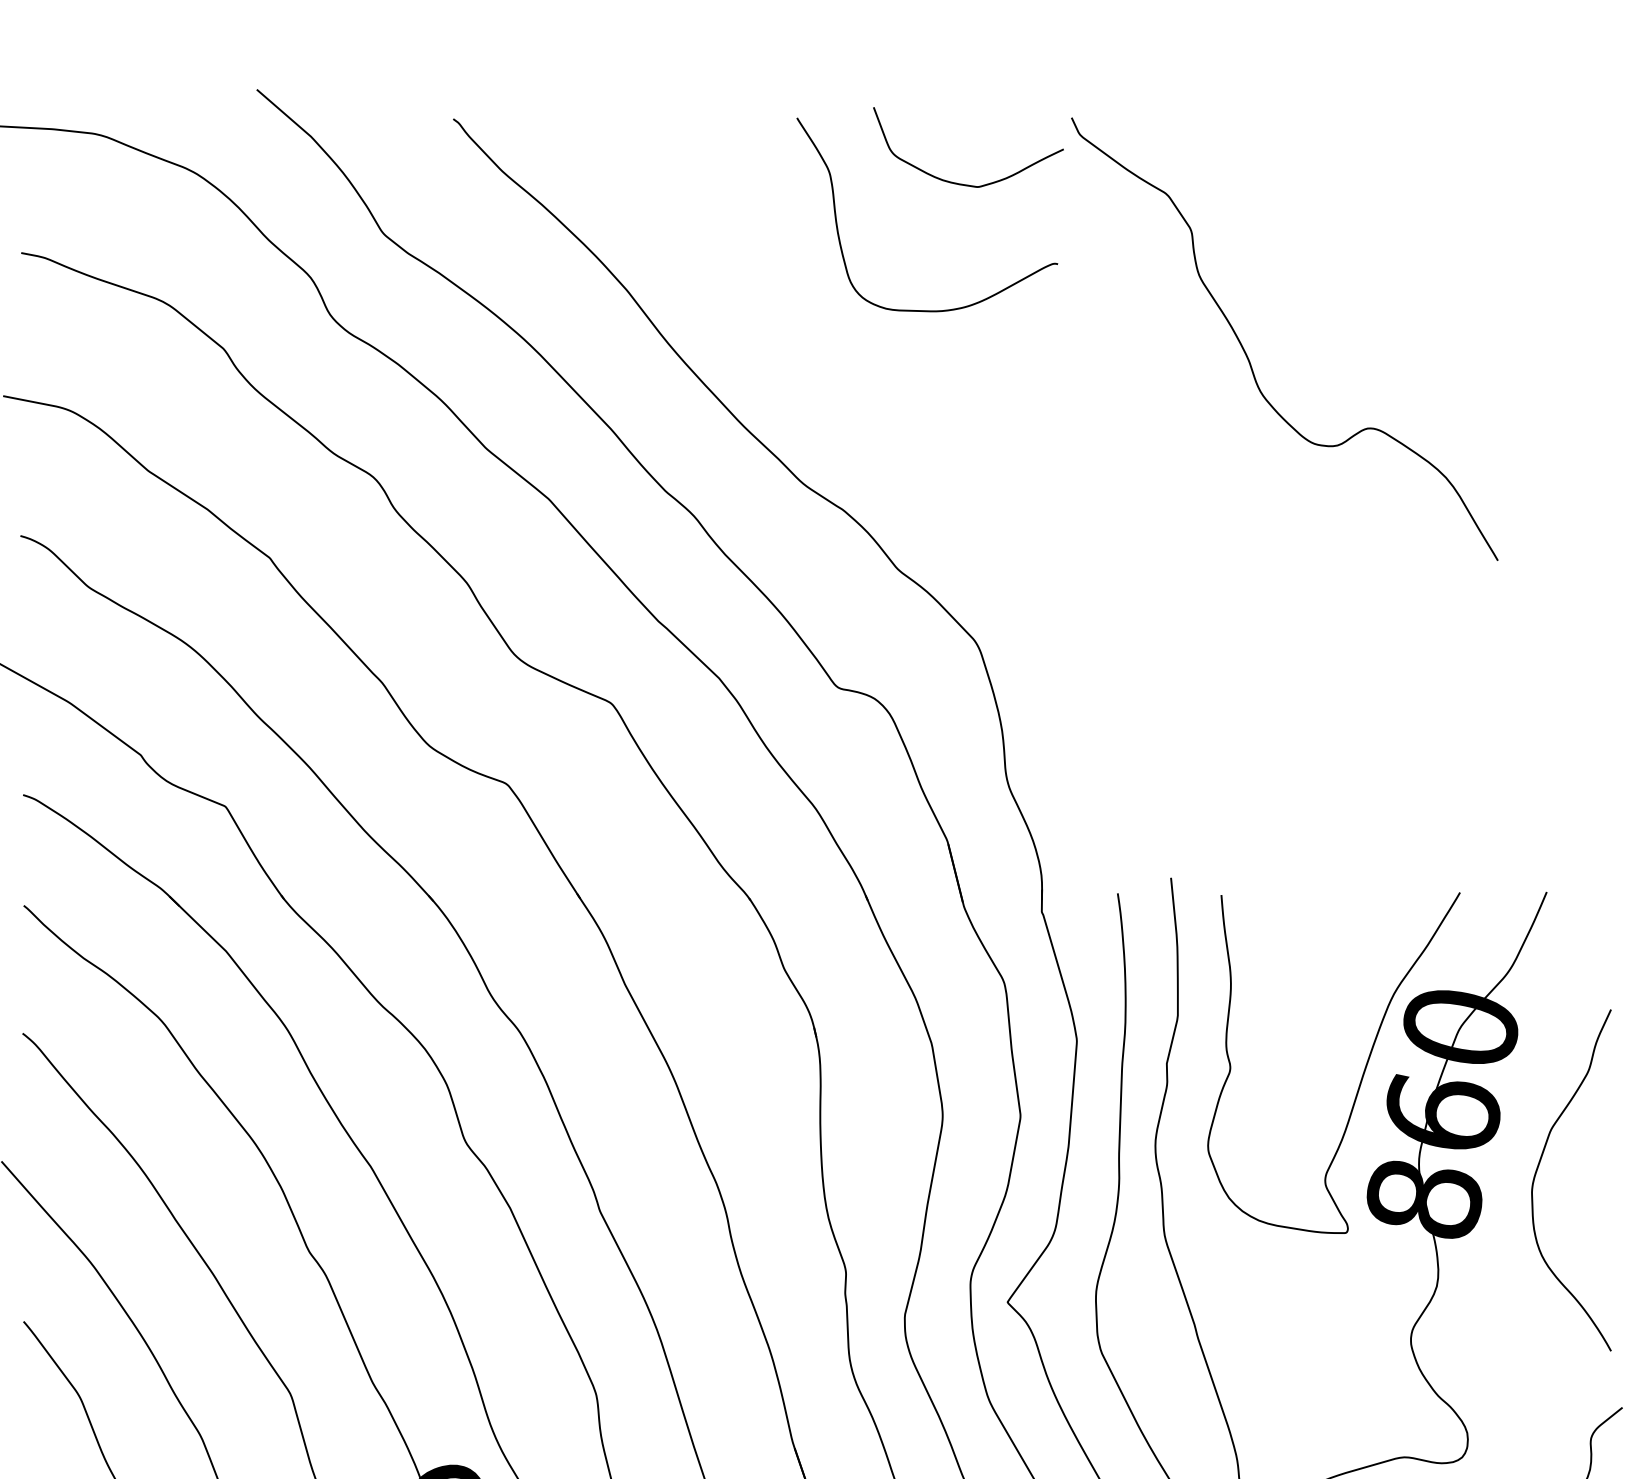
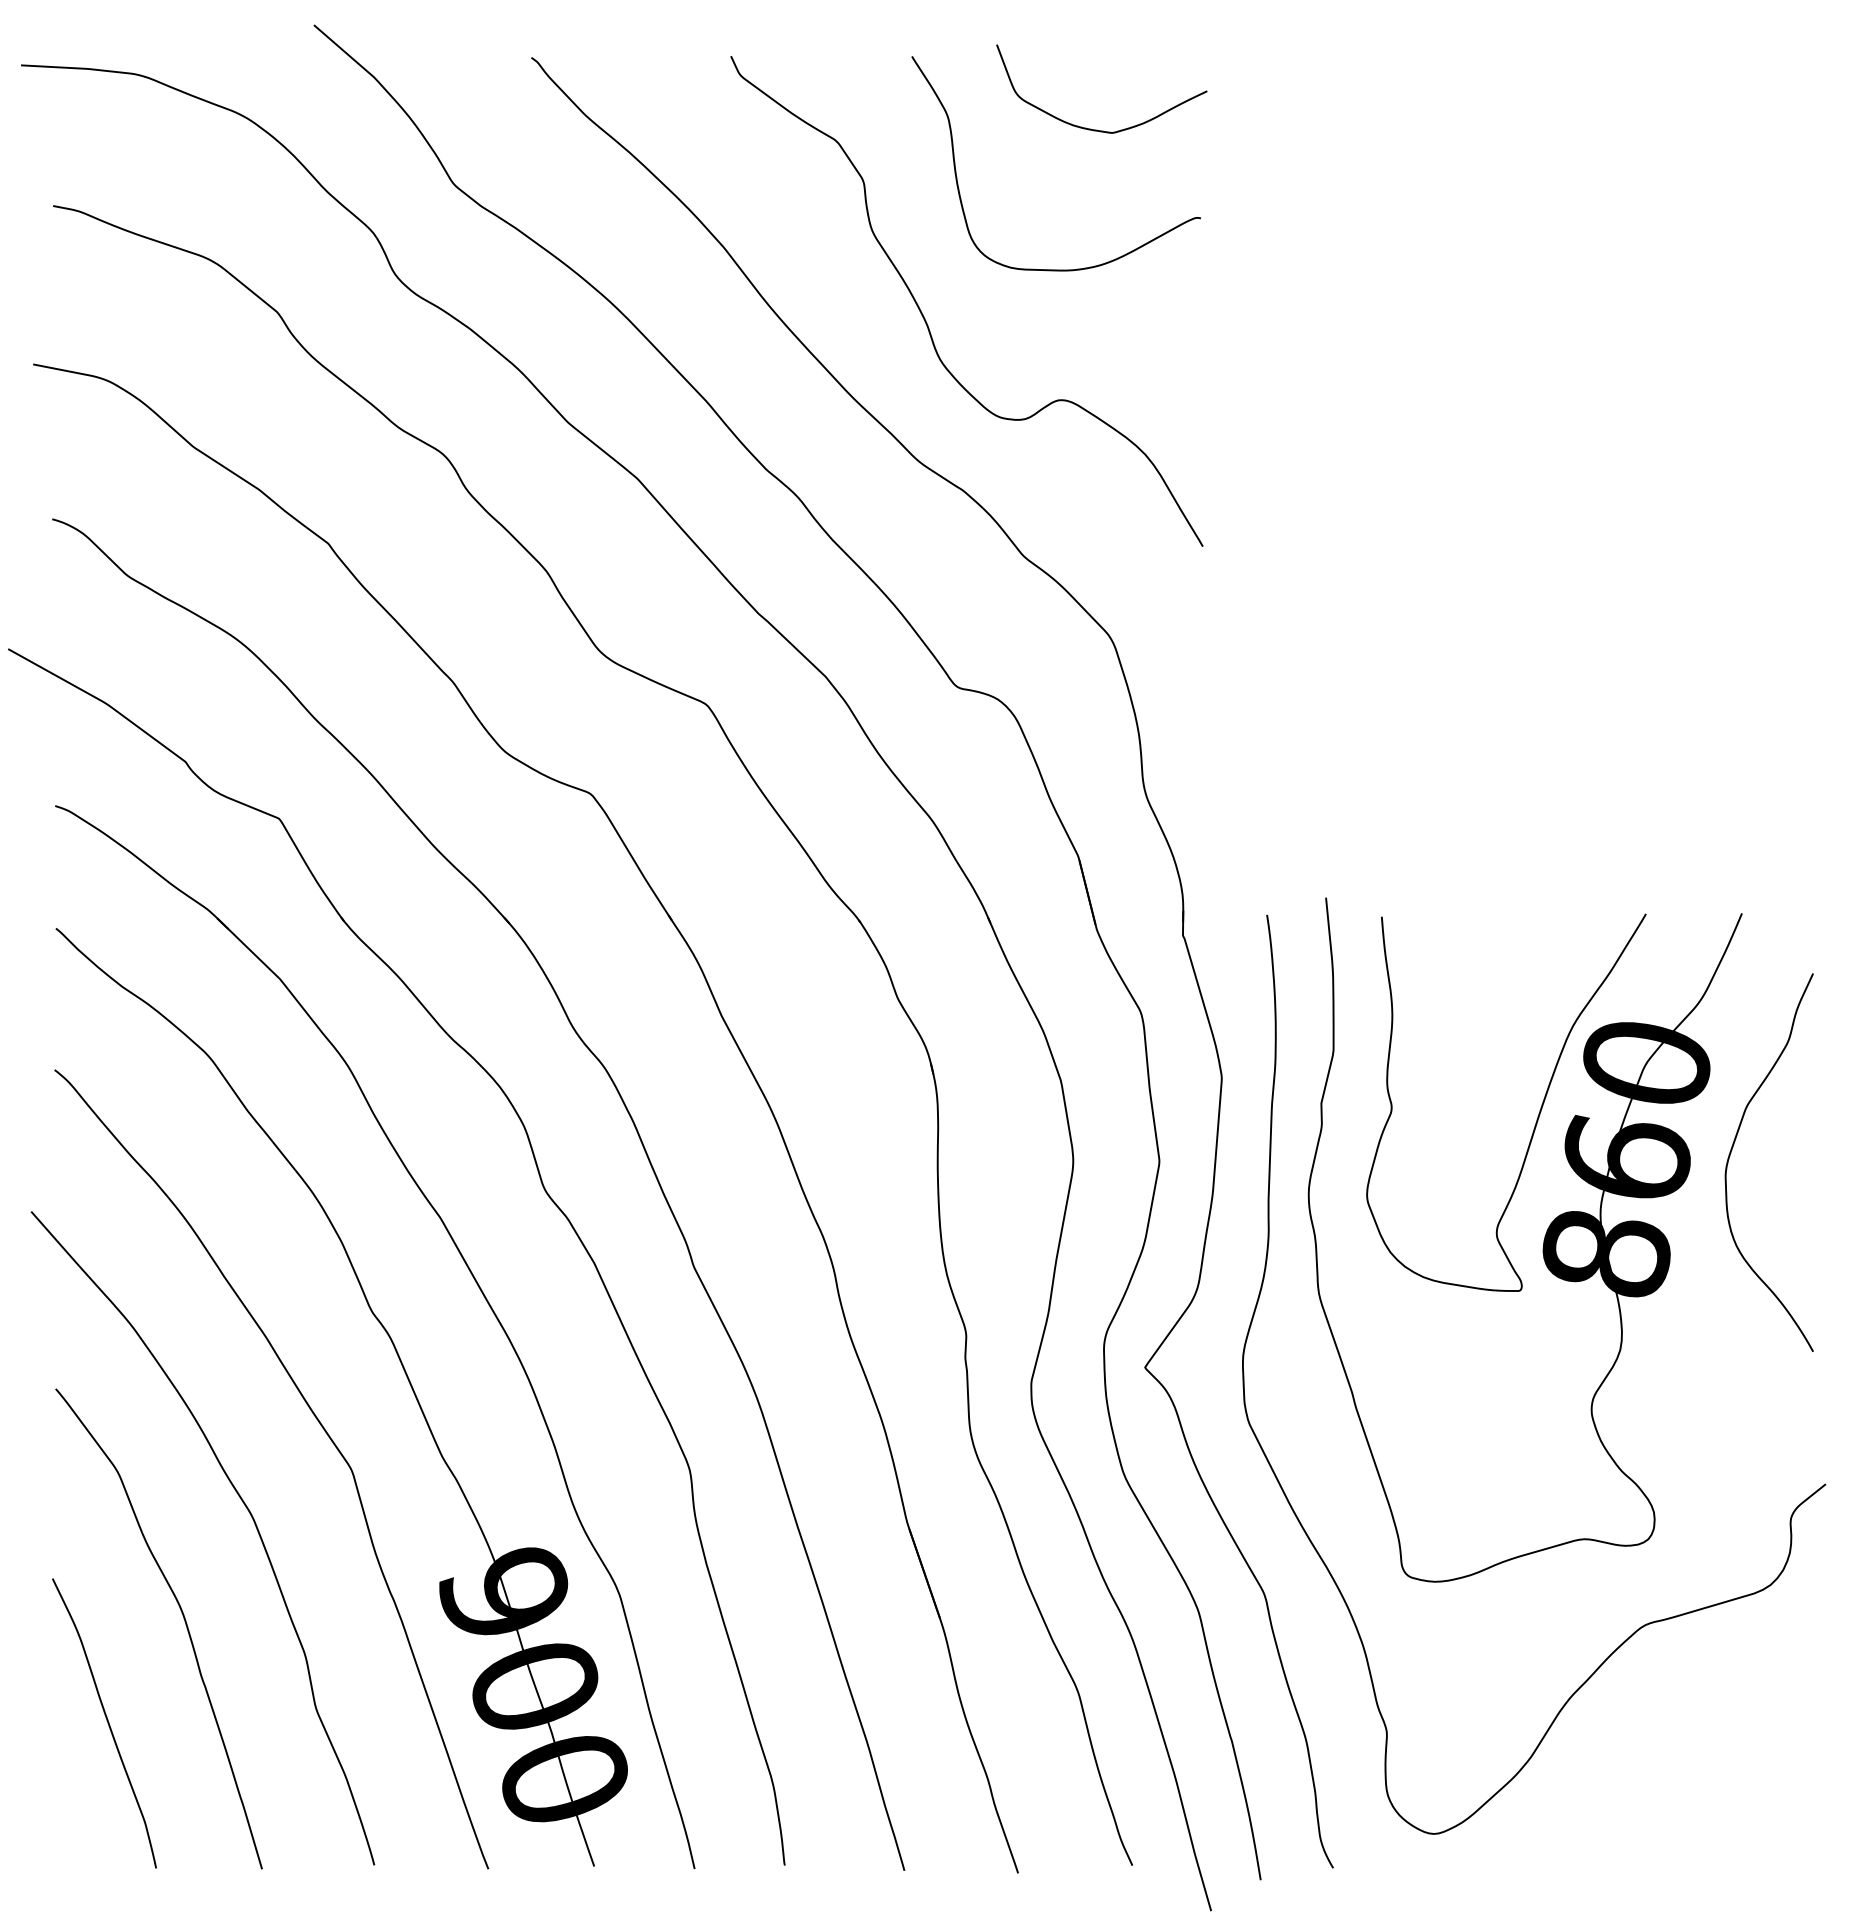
curve: (1248, 356) -> (926, 320), moved
curve: (1538, 1169) -> (1732, 1150), moved

